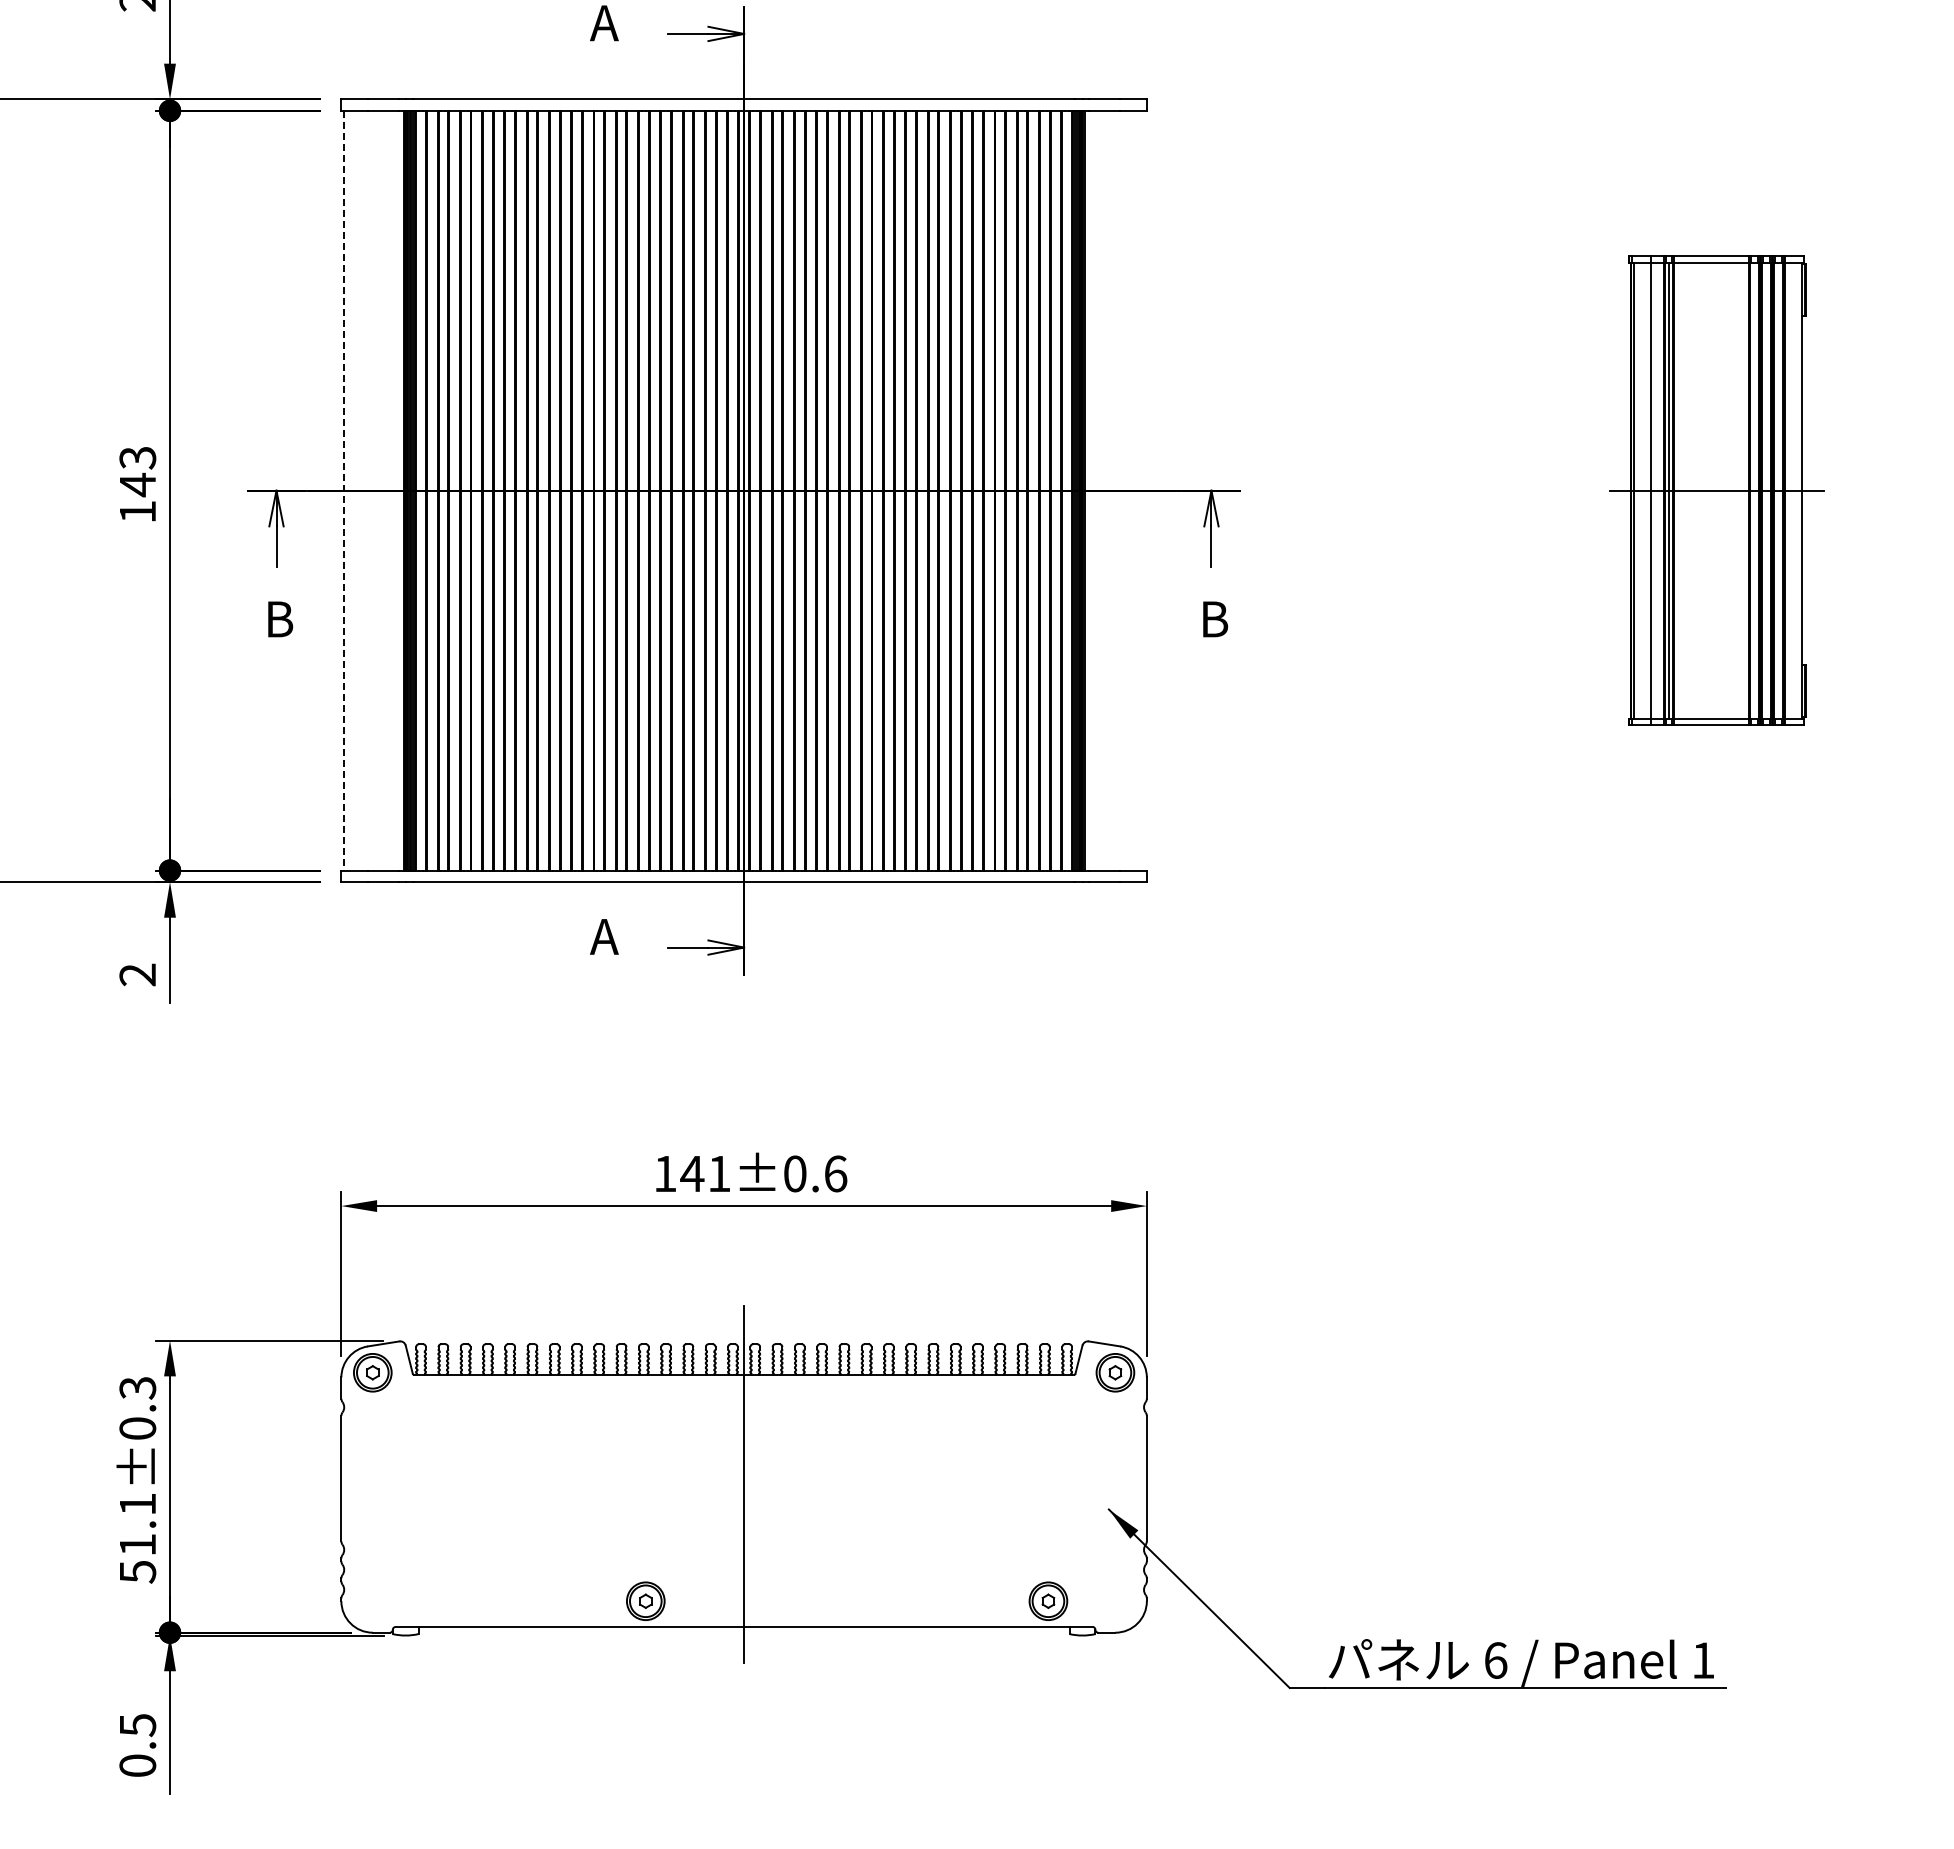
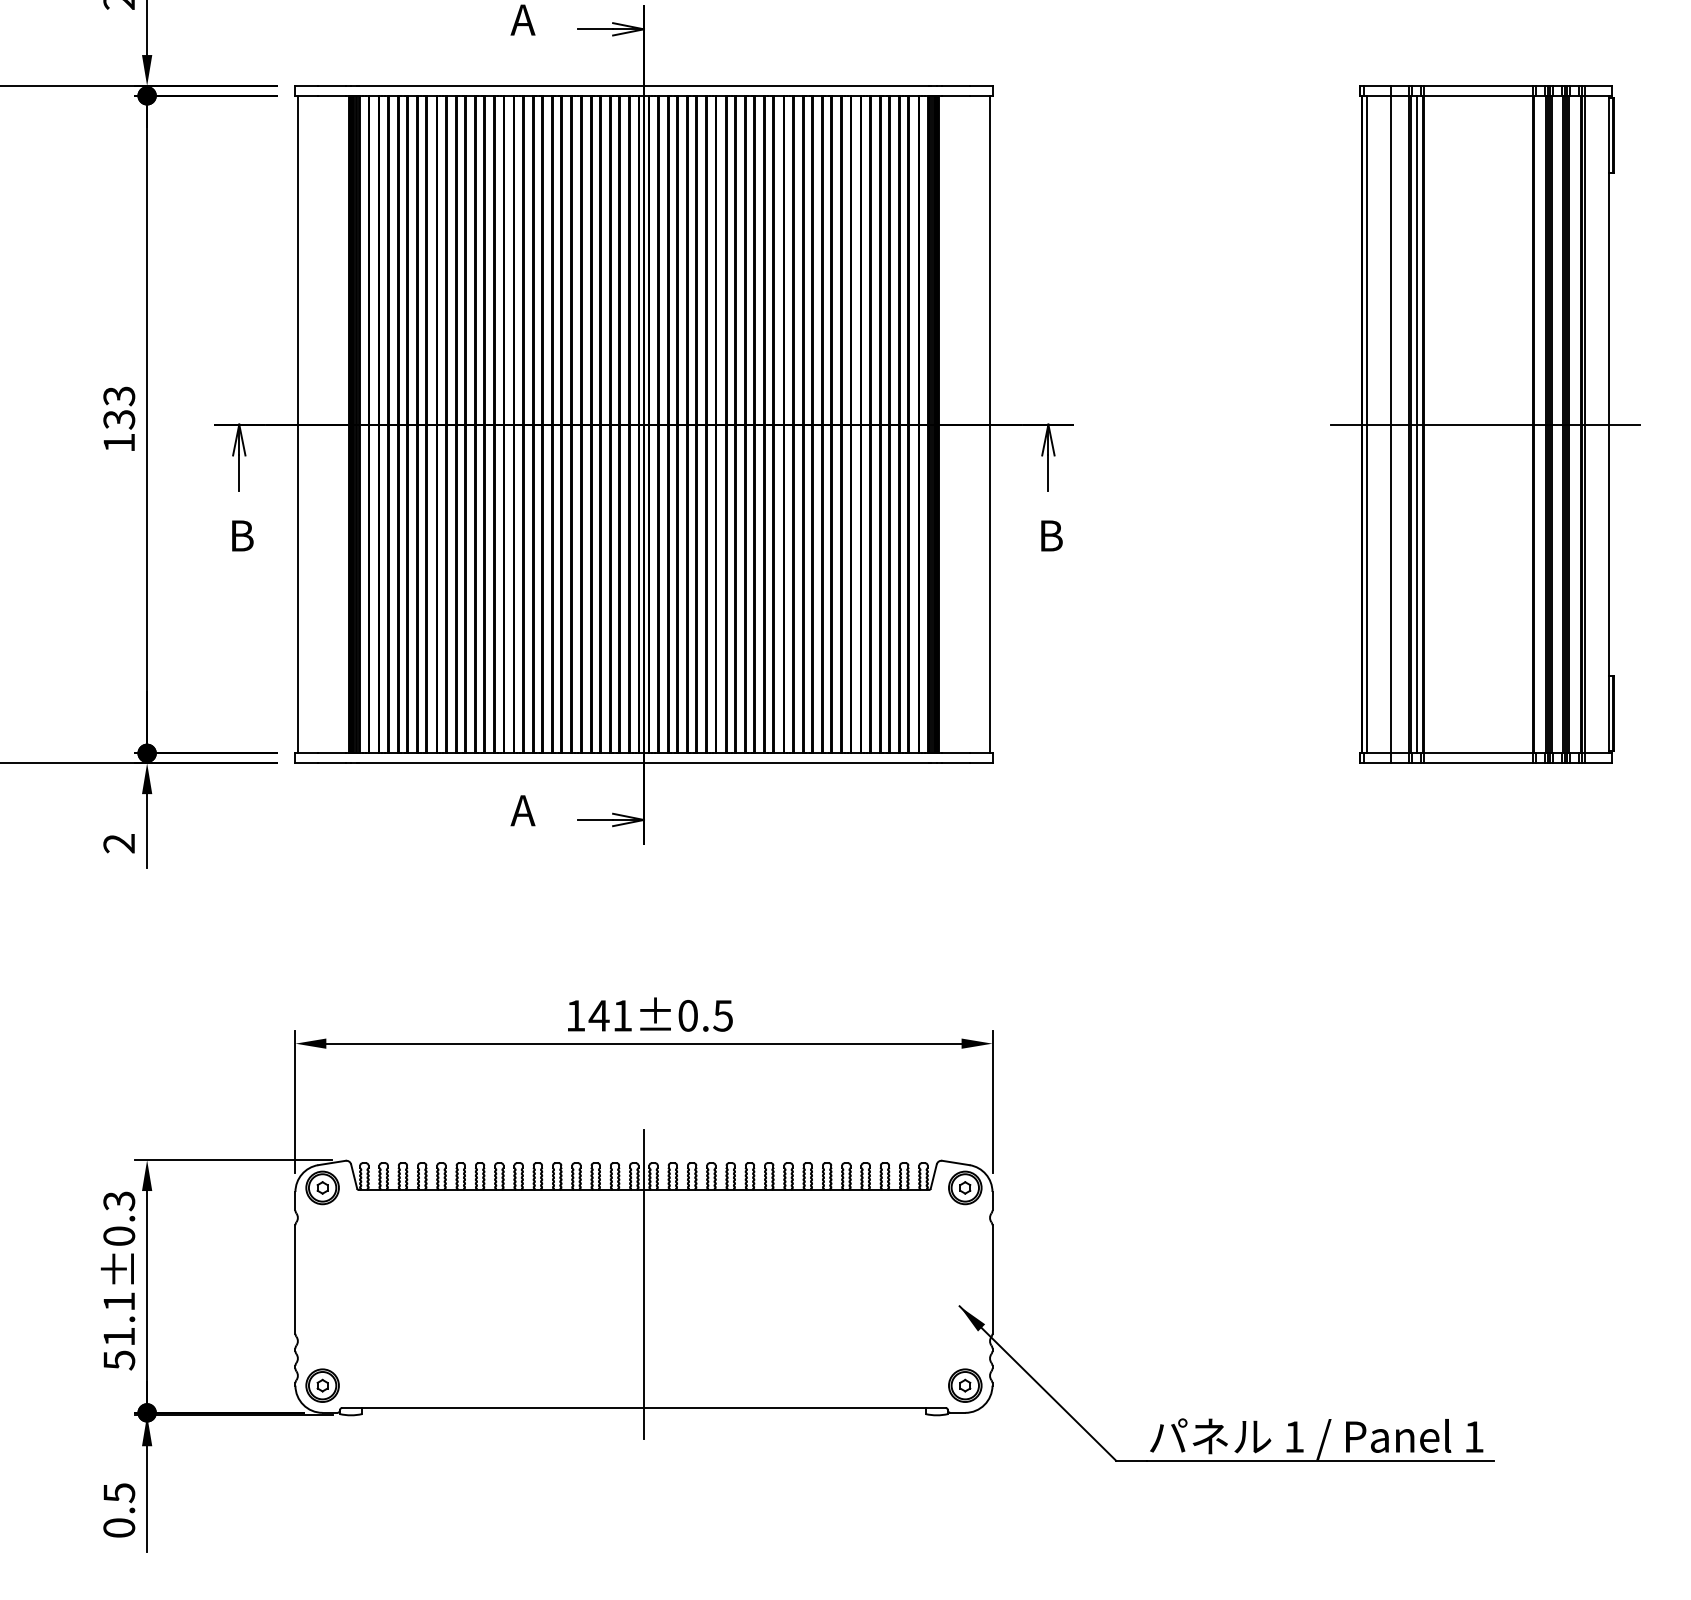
text: (137, 484) -> (118, 419), 143 -> 133
line: (344, 490) -> (298, 424), dashed -> solid
line: (1144, 490) -> (990, 424), added
part: (1716, 490) -> (1485, 424), size x1.67
text: (835, 1173) -> (723, 1015), 141±0.6 -> 141±0.5
part: (645, 1600) -> (322, 1385), moved
part: (1048, 1600) -> (965, 1385), moved
text: (1496, 1660) -> (1295, 1436), 6 -> 1

